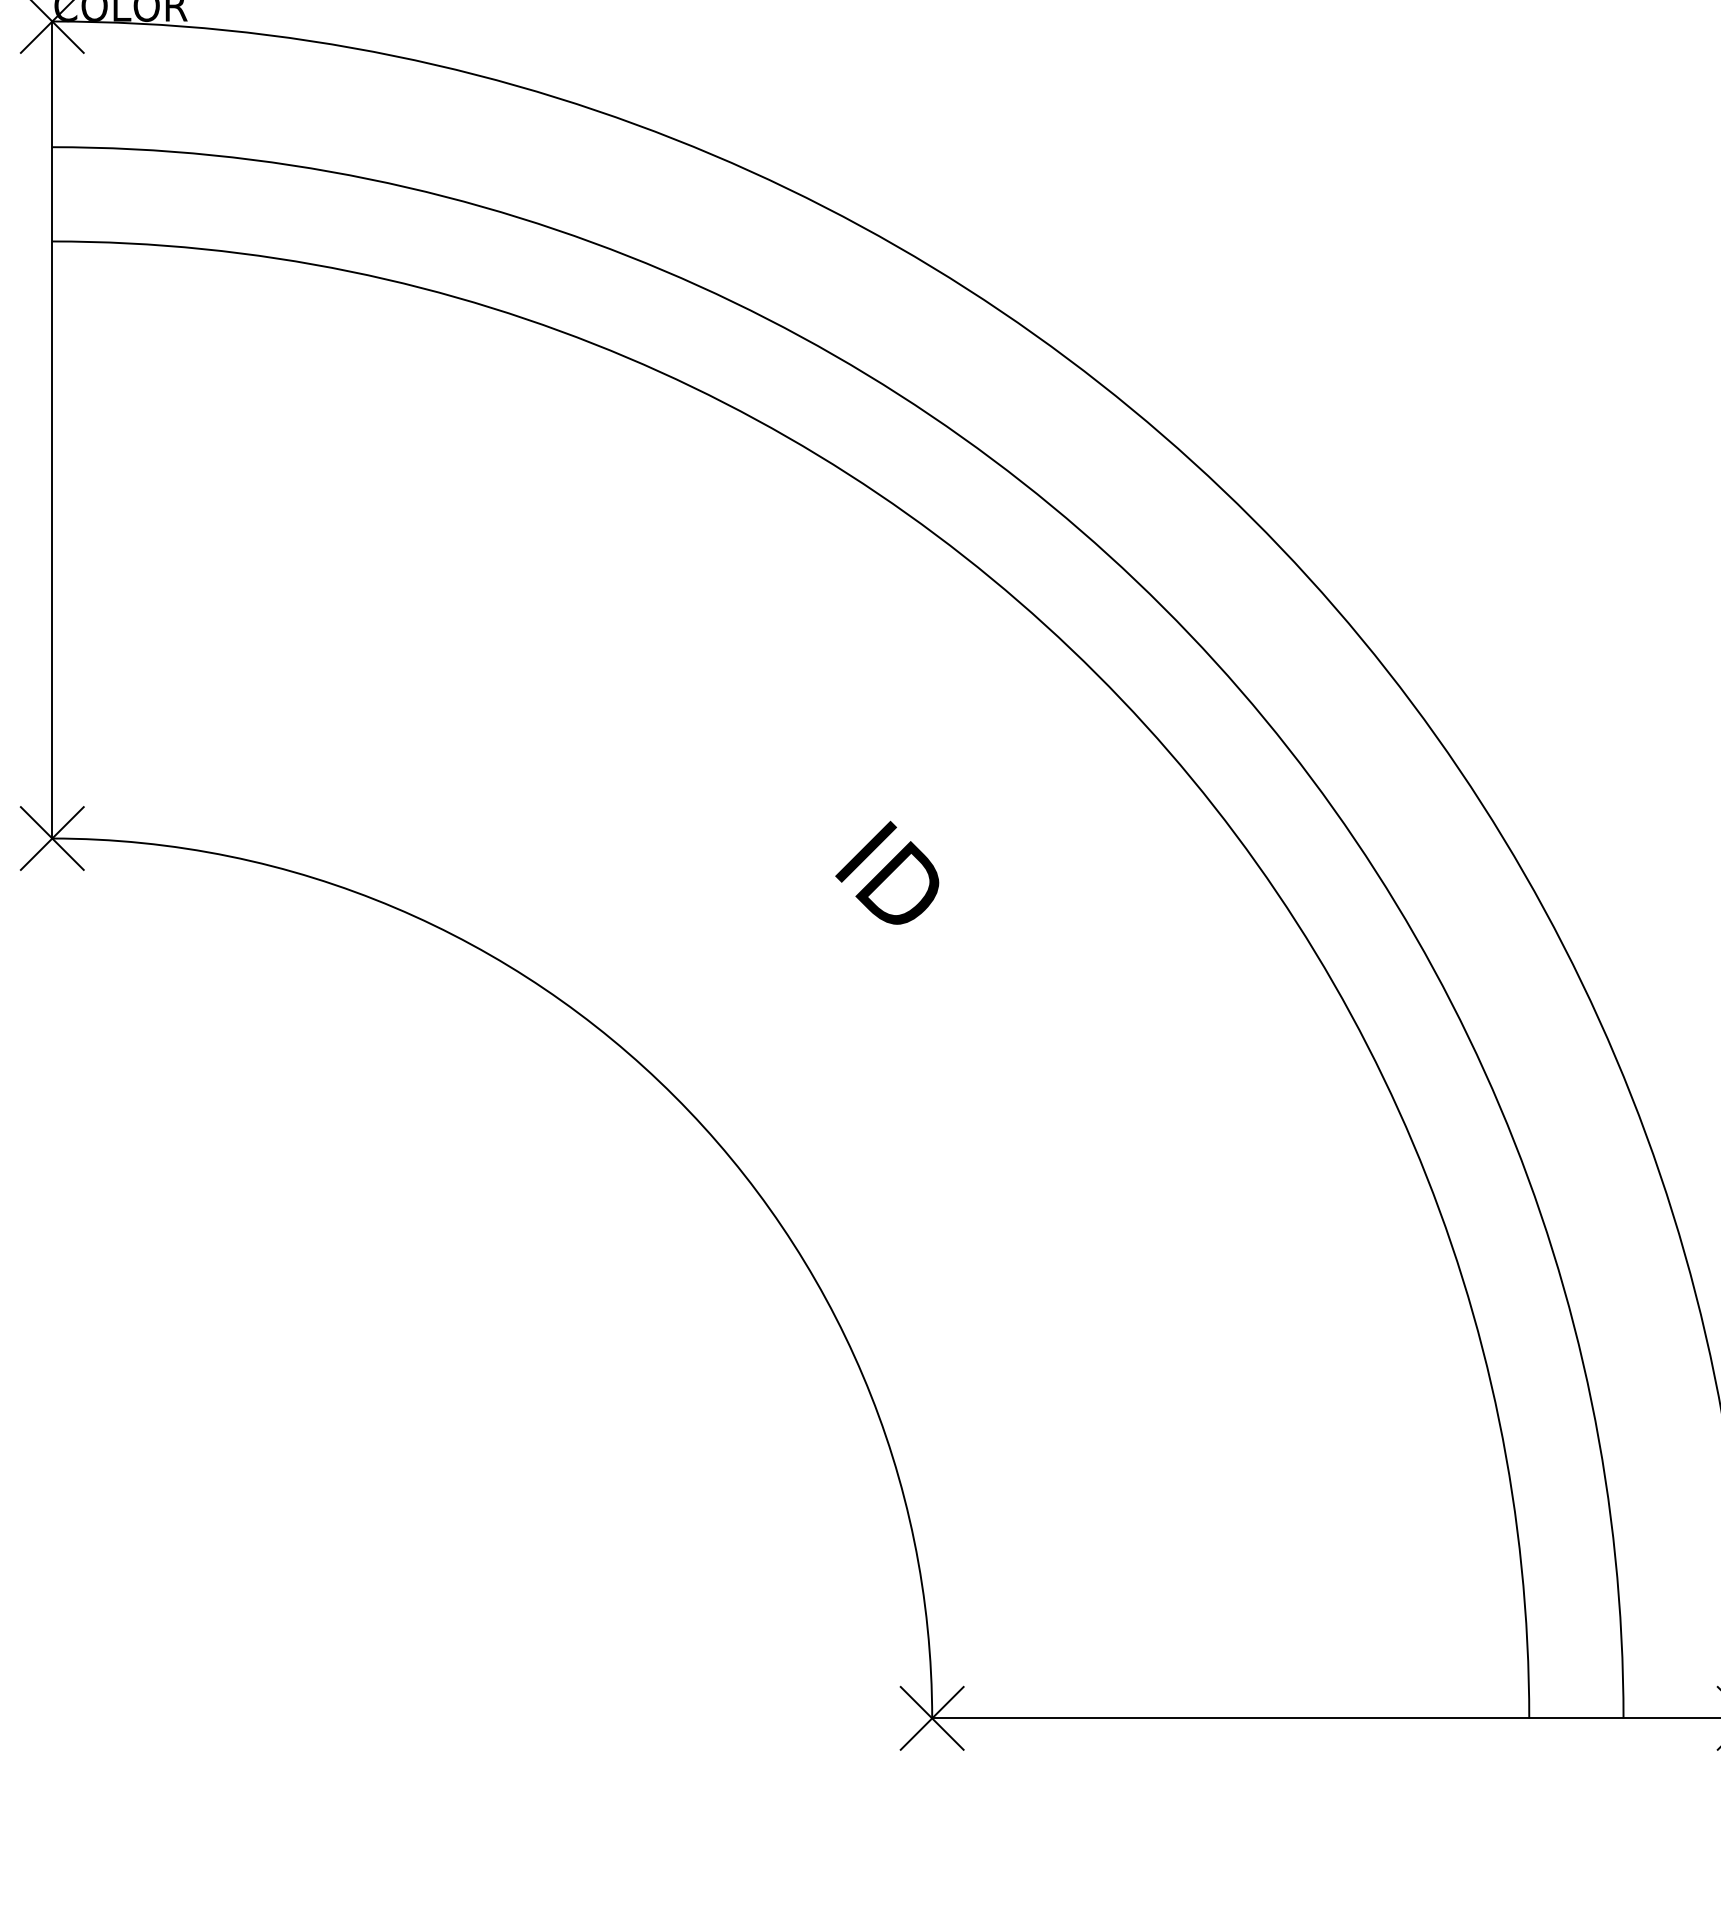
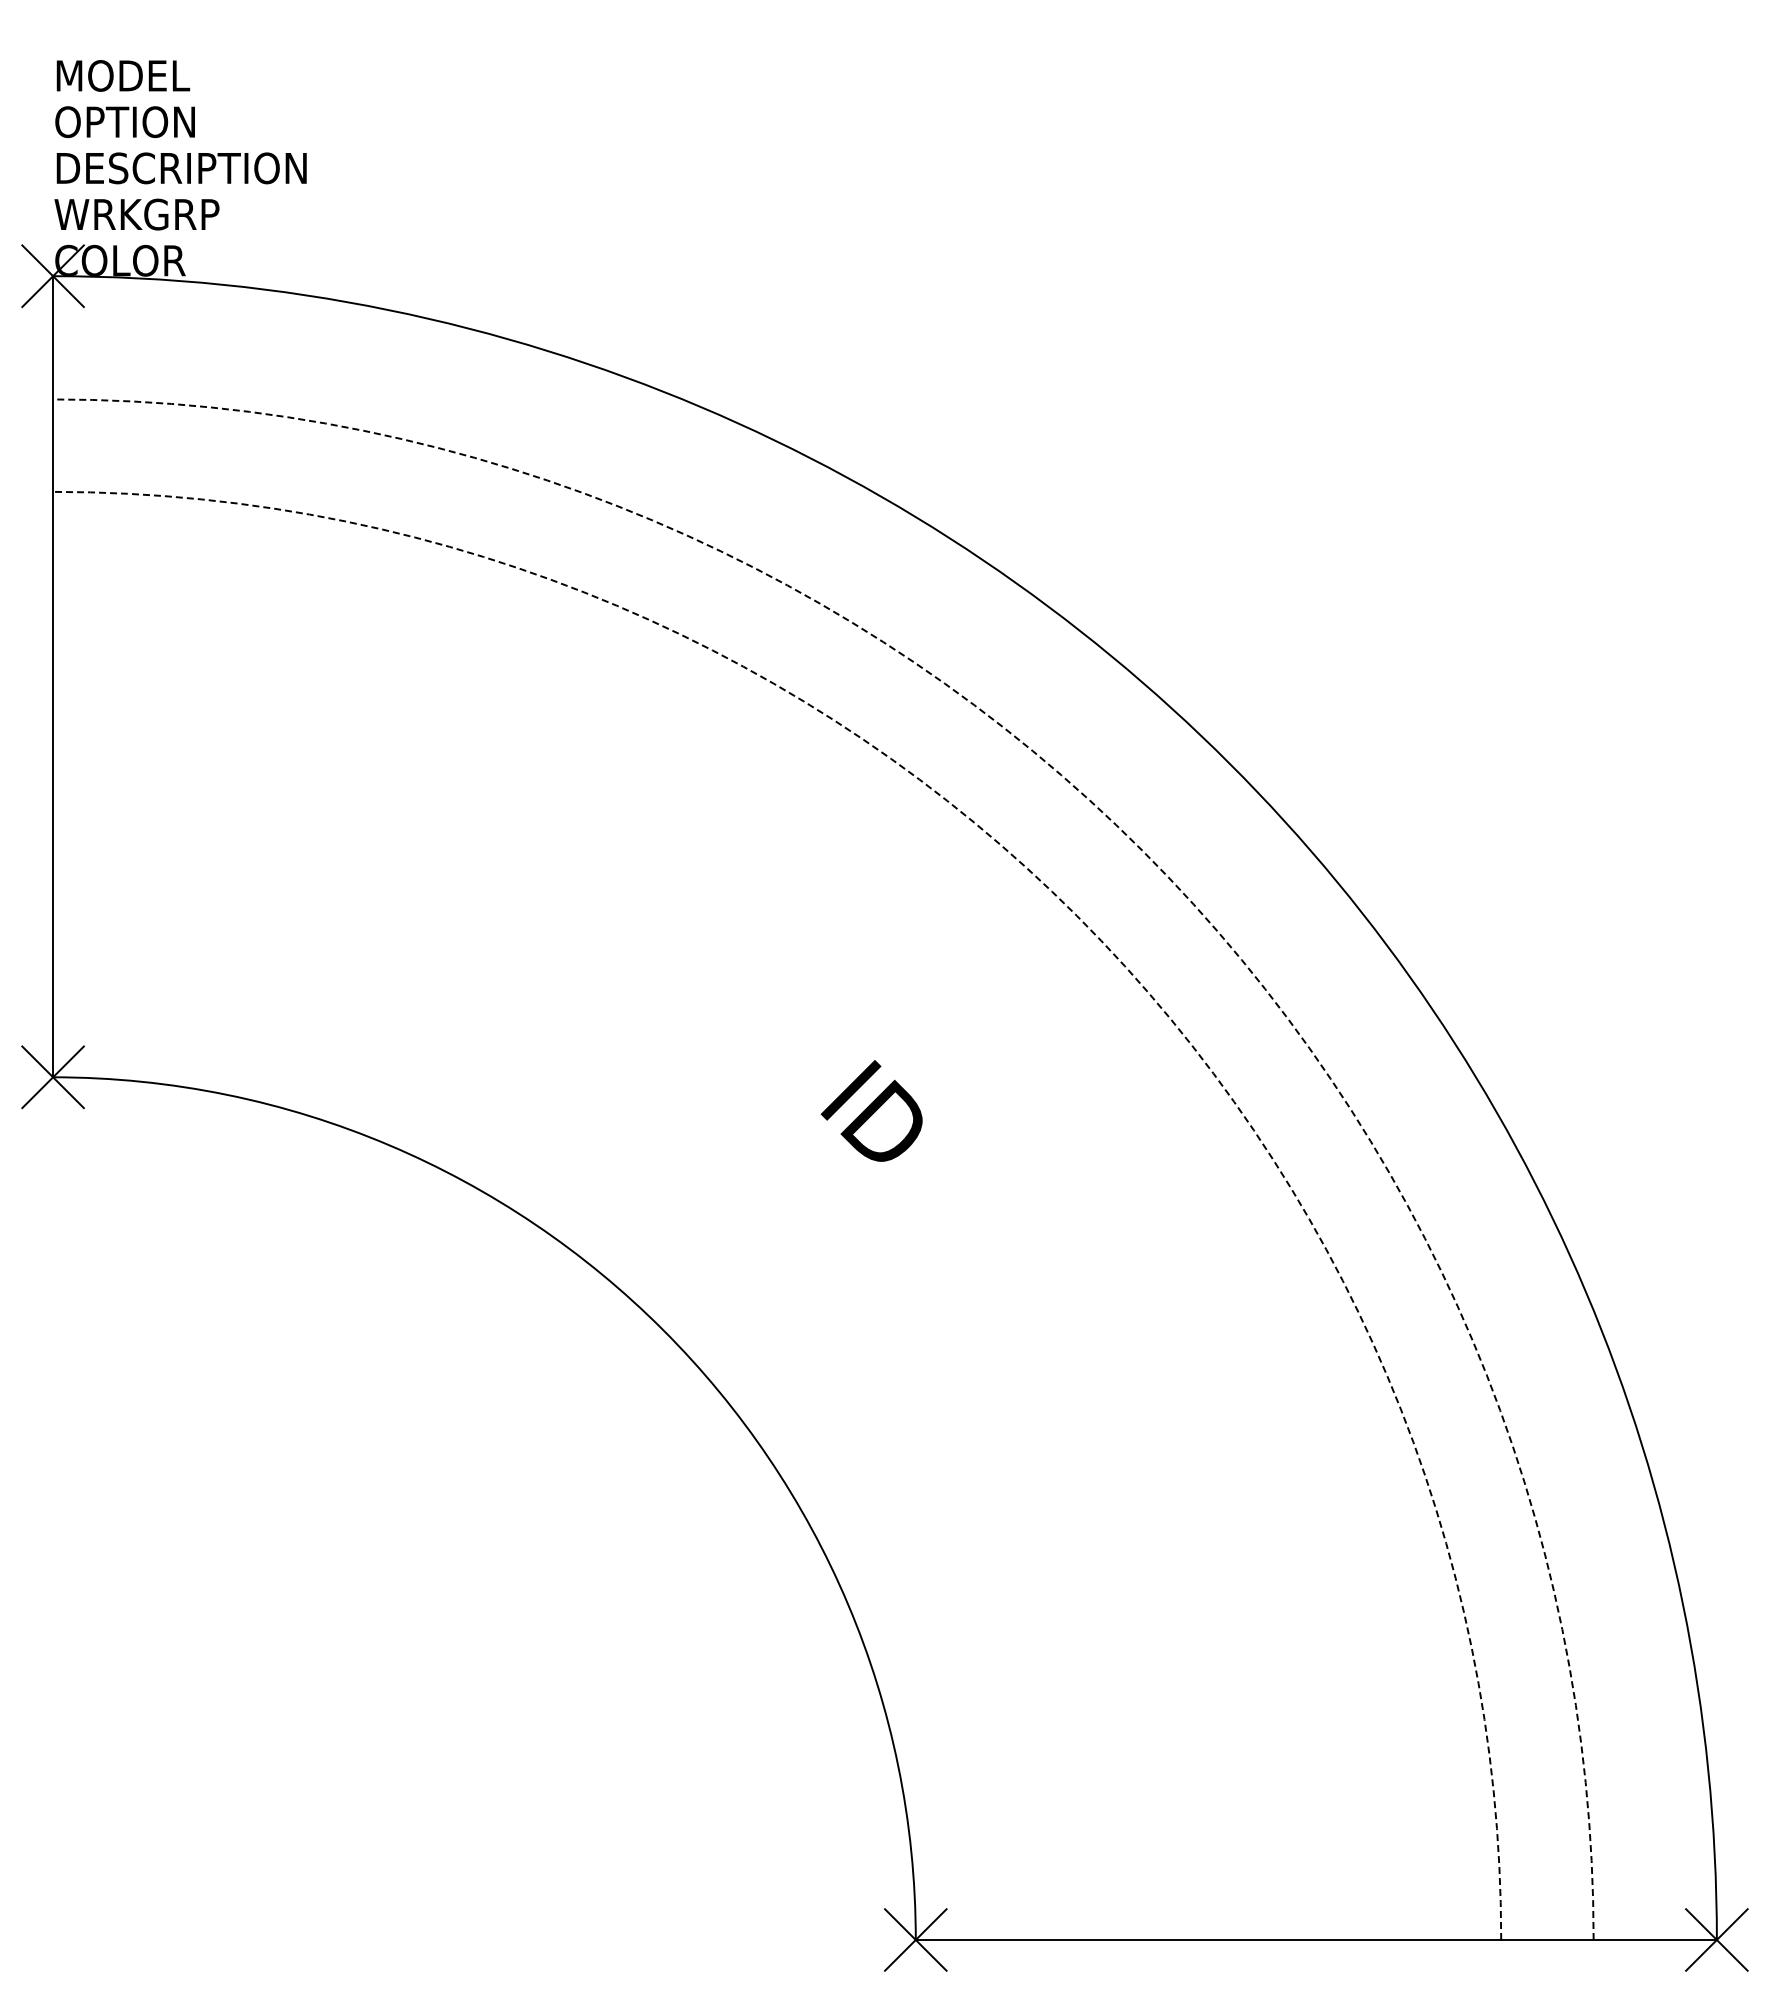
arc: (1163, 607) -> (1142, 850), solid -> dashed
arc: (1097, 674) -> (1077, 916), solid -> dashed

